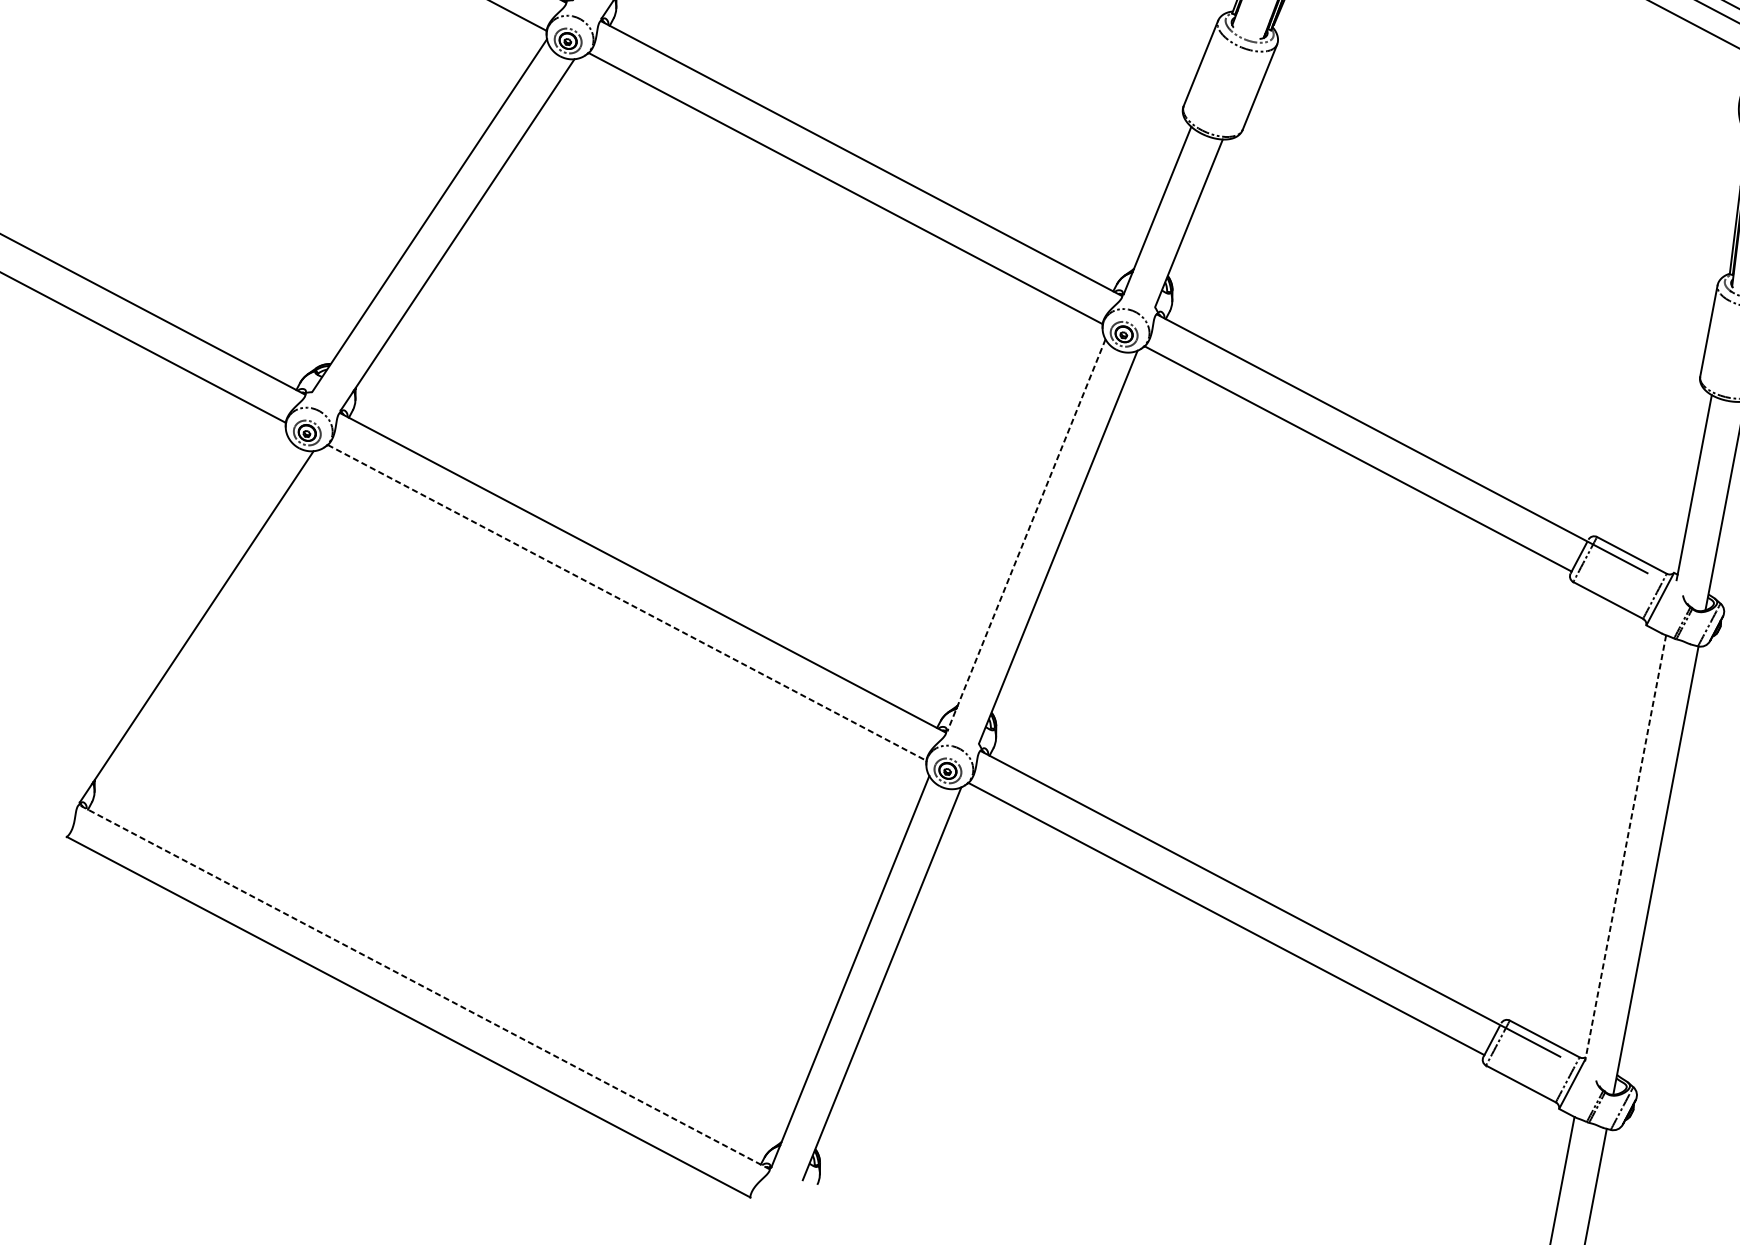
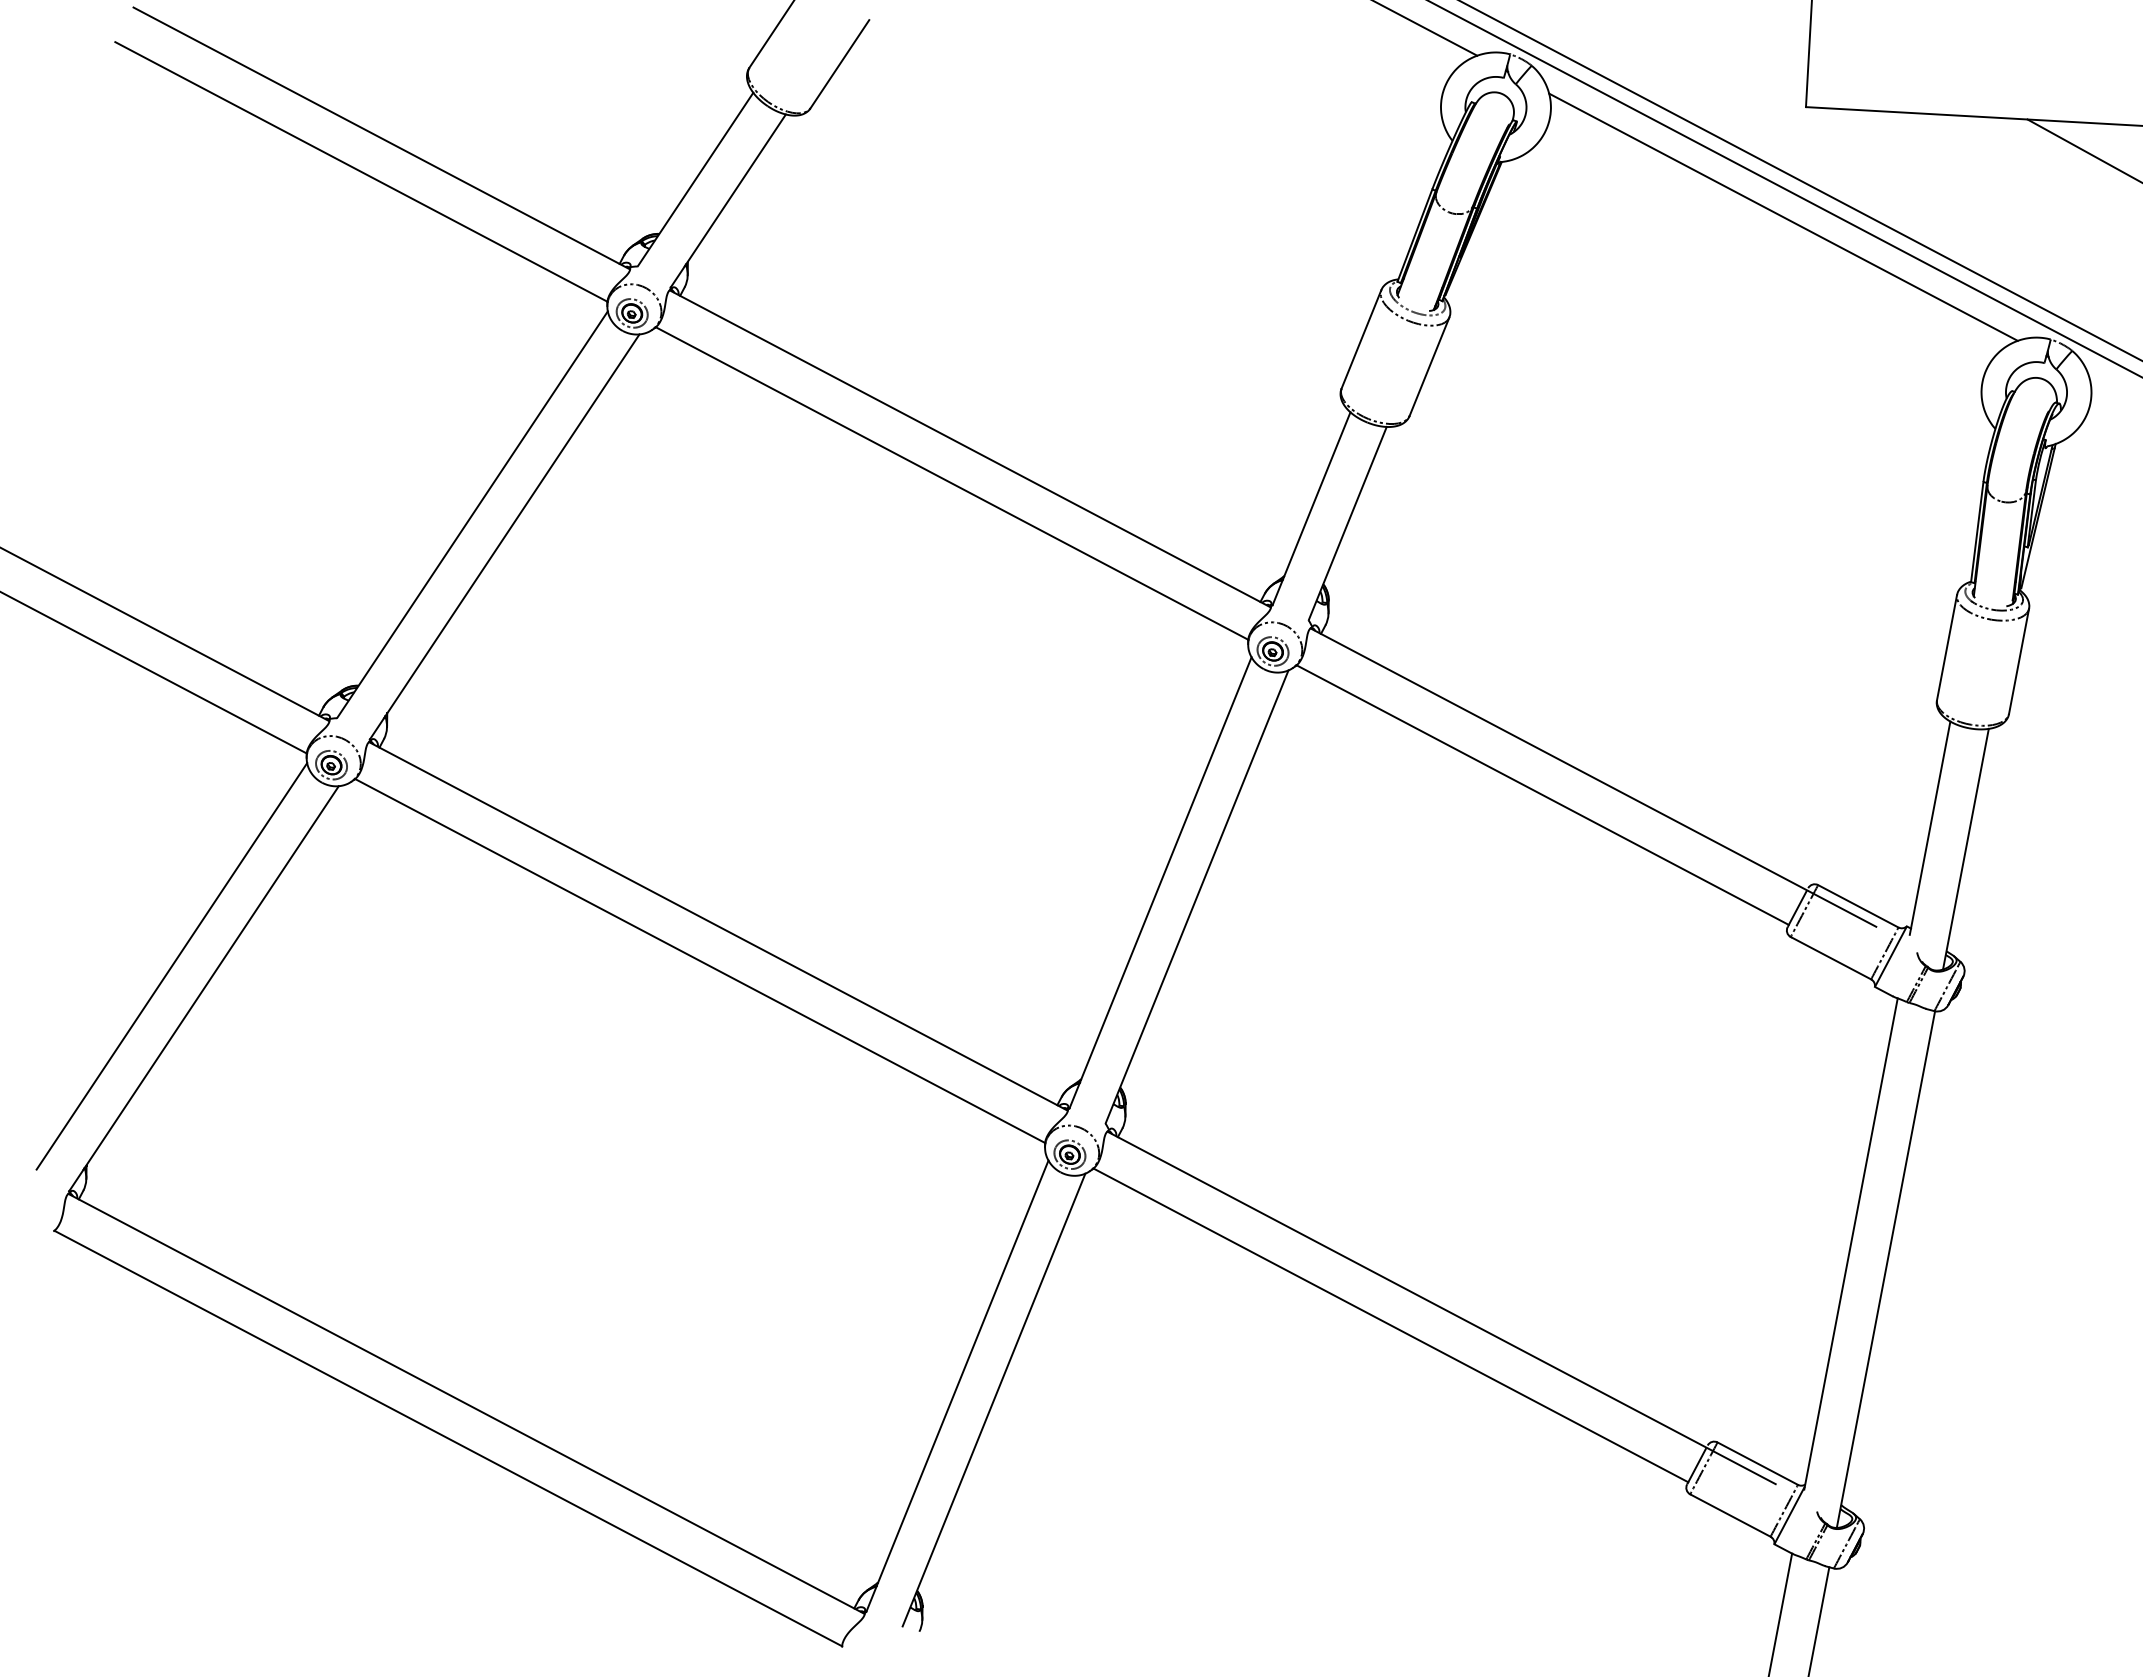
line: (1026, 535) -> (1160, 883), dashed -> solid
line: (627, 603) -> (700, 961), dashed -> solid
line: (168, 607) -> (171, 966), added
line: (1626, 848) -> (1851, 1244), dashed -> solid
line: (424, 986) -> (466, 1403), dashed -> solid

